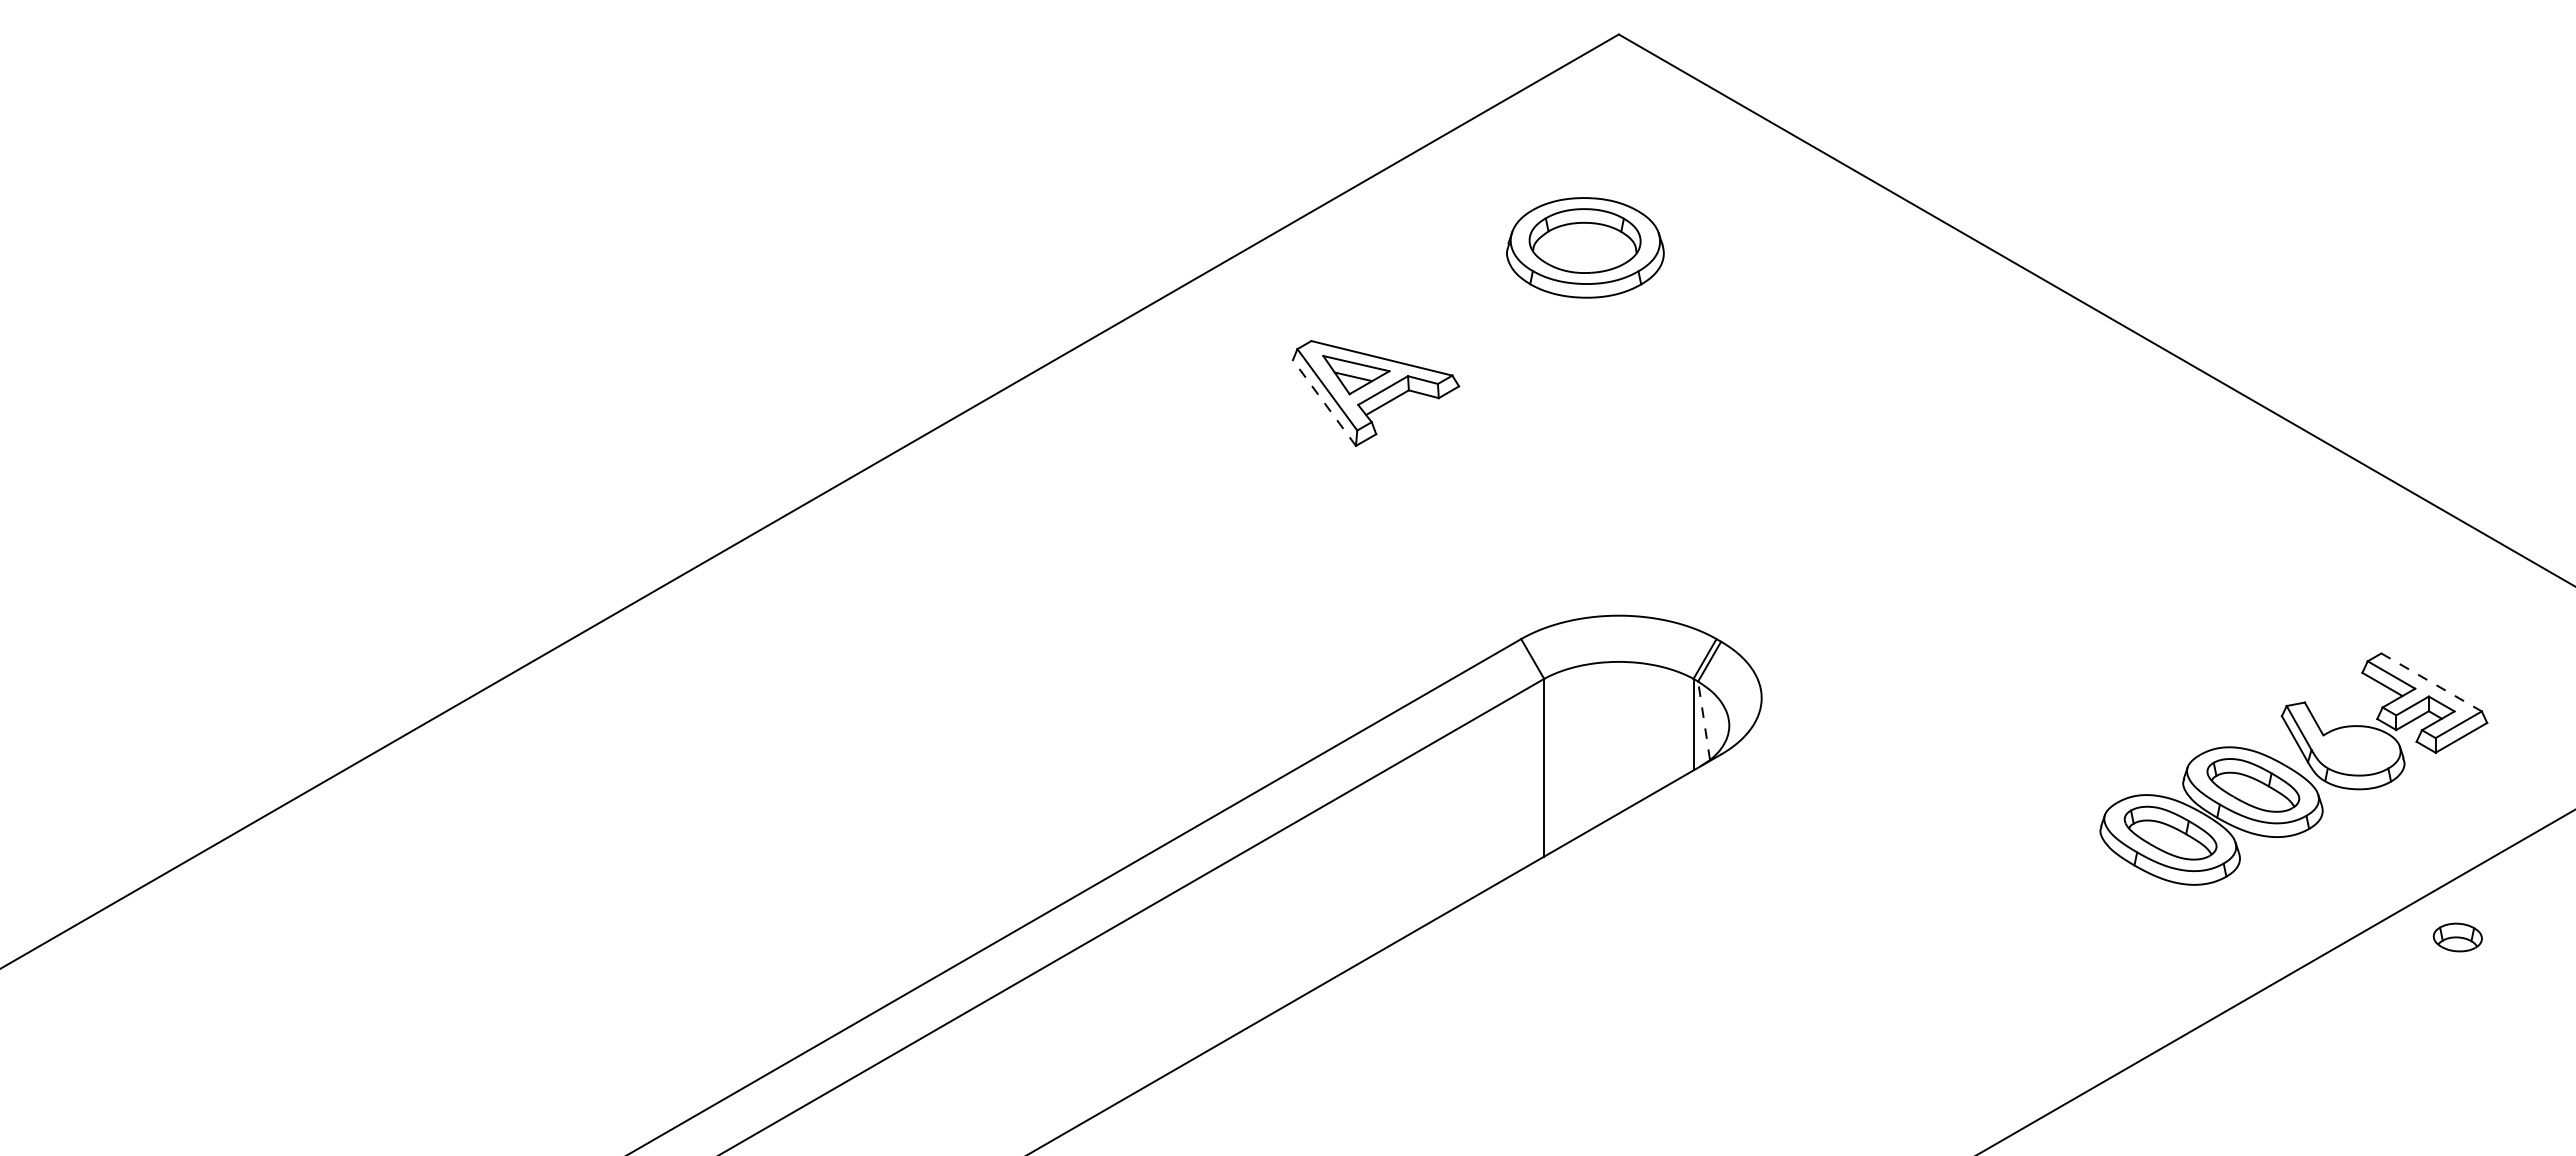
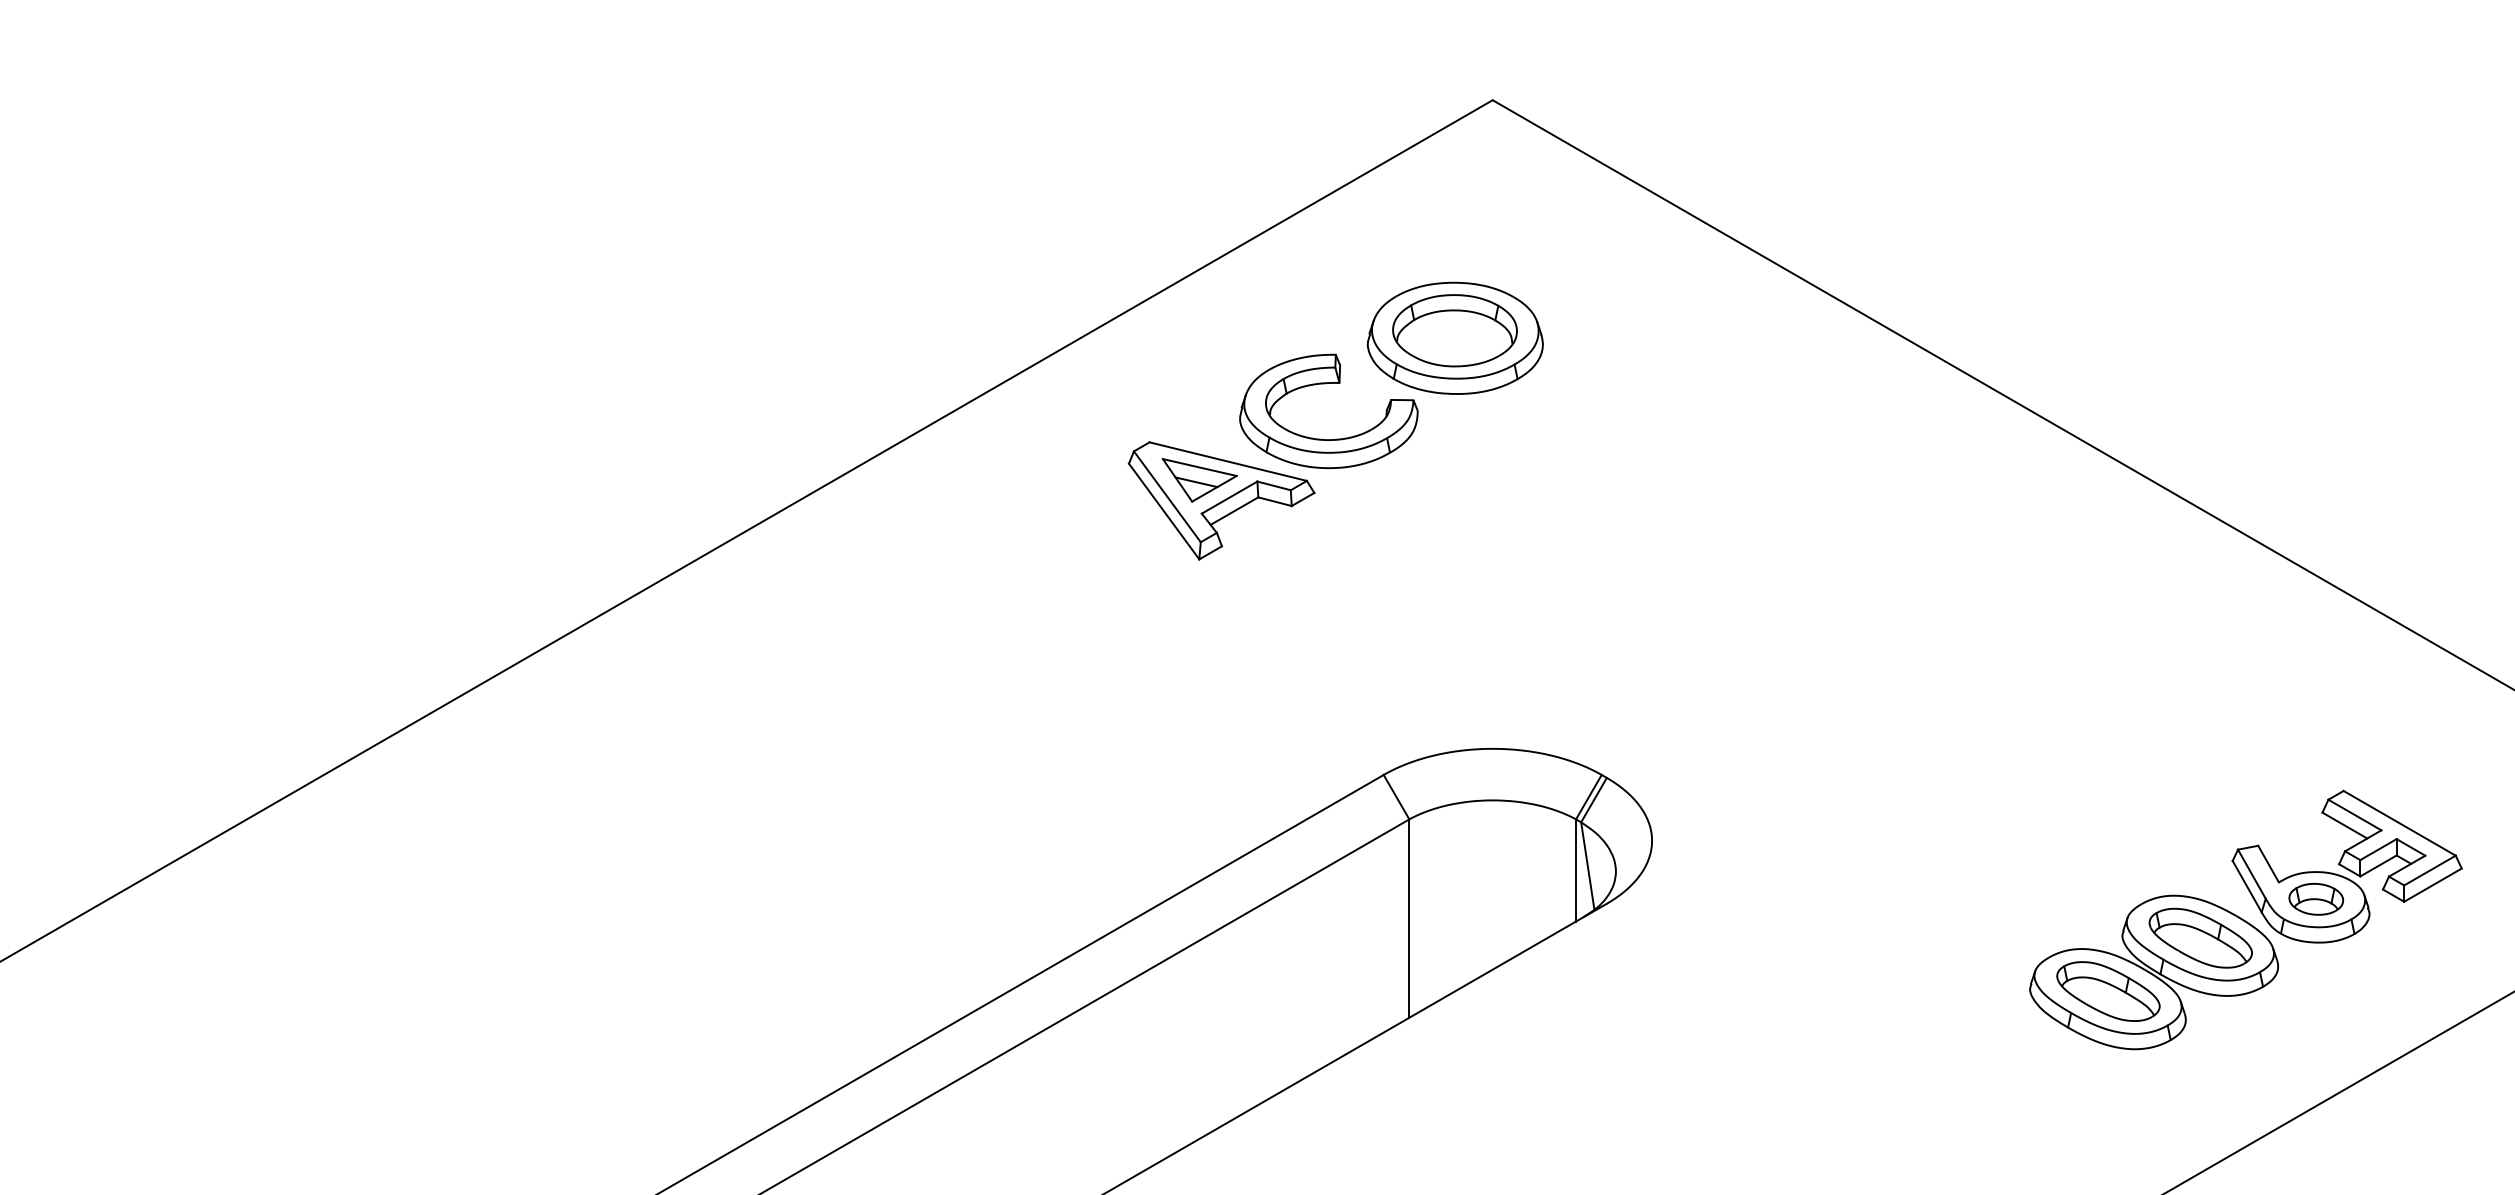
part: (1467, 289) -> (1323, 384), added
line: (1324, 402) -> (1164, 510), dashed -> solid
line: (2431, 682) -> (2399, 823), dashed -> solid
line: (1704, 720) -> (1588, 865), dashed -> solid
part: (2457, 937) -> (2315, 899), moved

